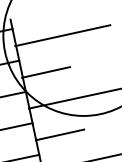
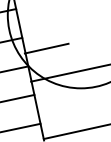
line: (62, 35) -> (61, 14), removed
line: (59, 134) -> (58, 105), removed

